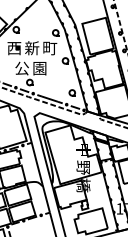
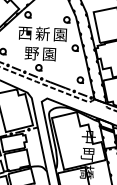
text: (50, 48) -> (60, 35), 町 -> 園
text: (22, 68) -> (32, 53), 公 -> 野
text: (82, 167) -> (86, 154), 野 -> 町

